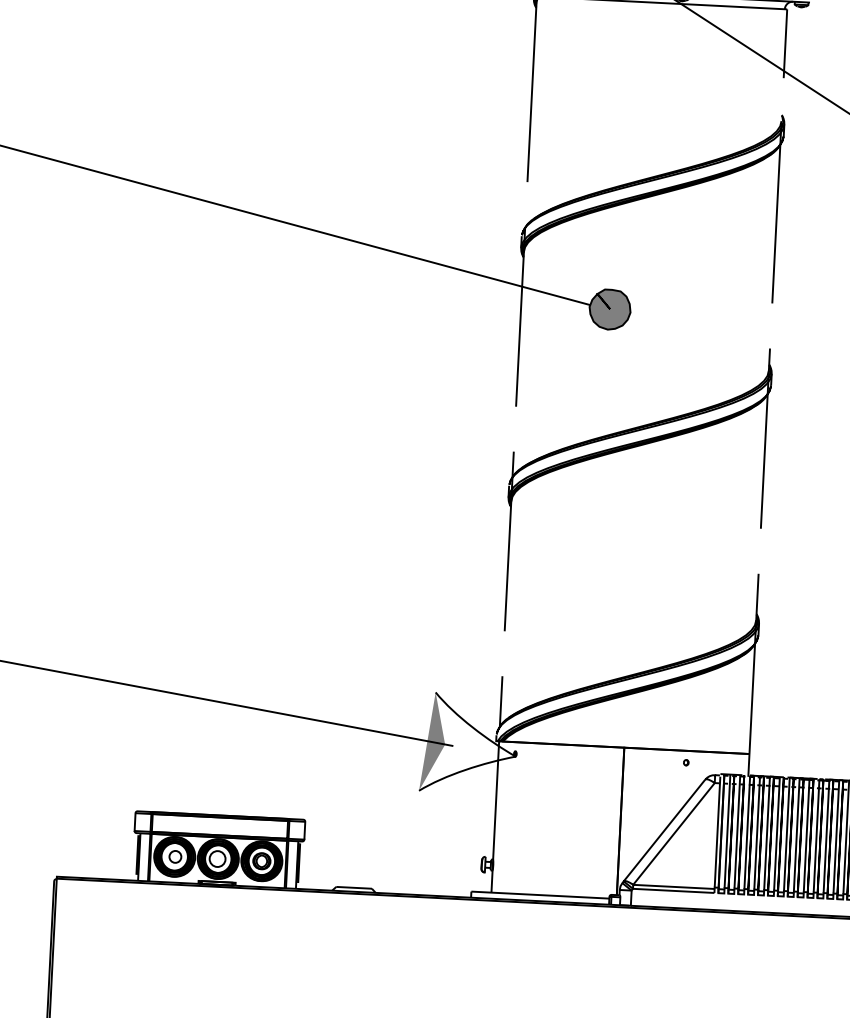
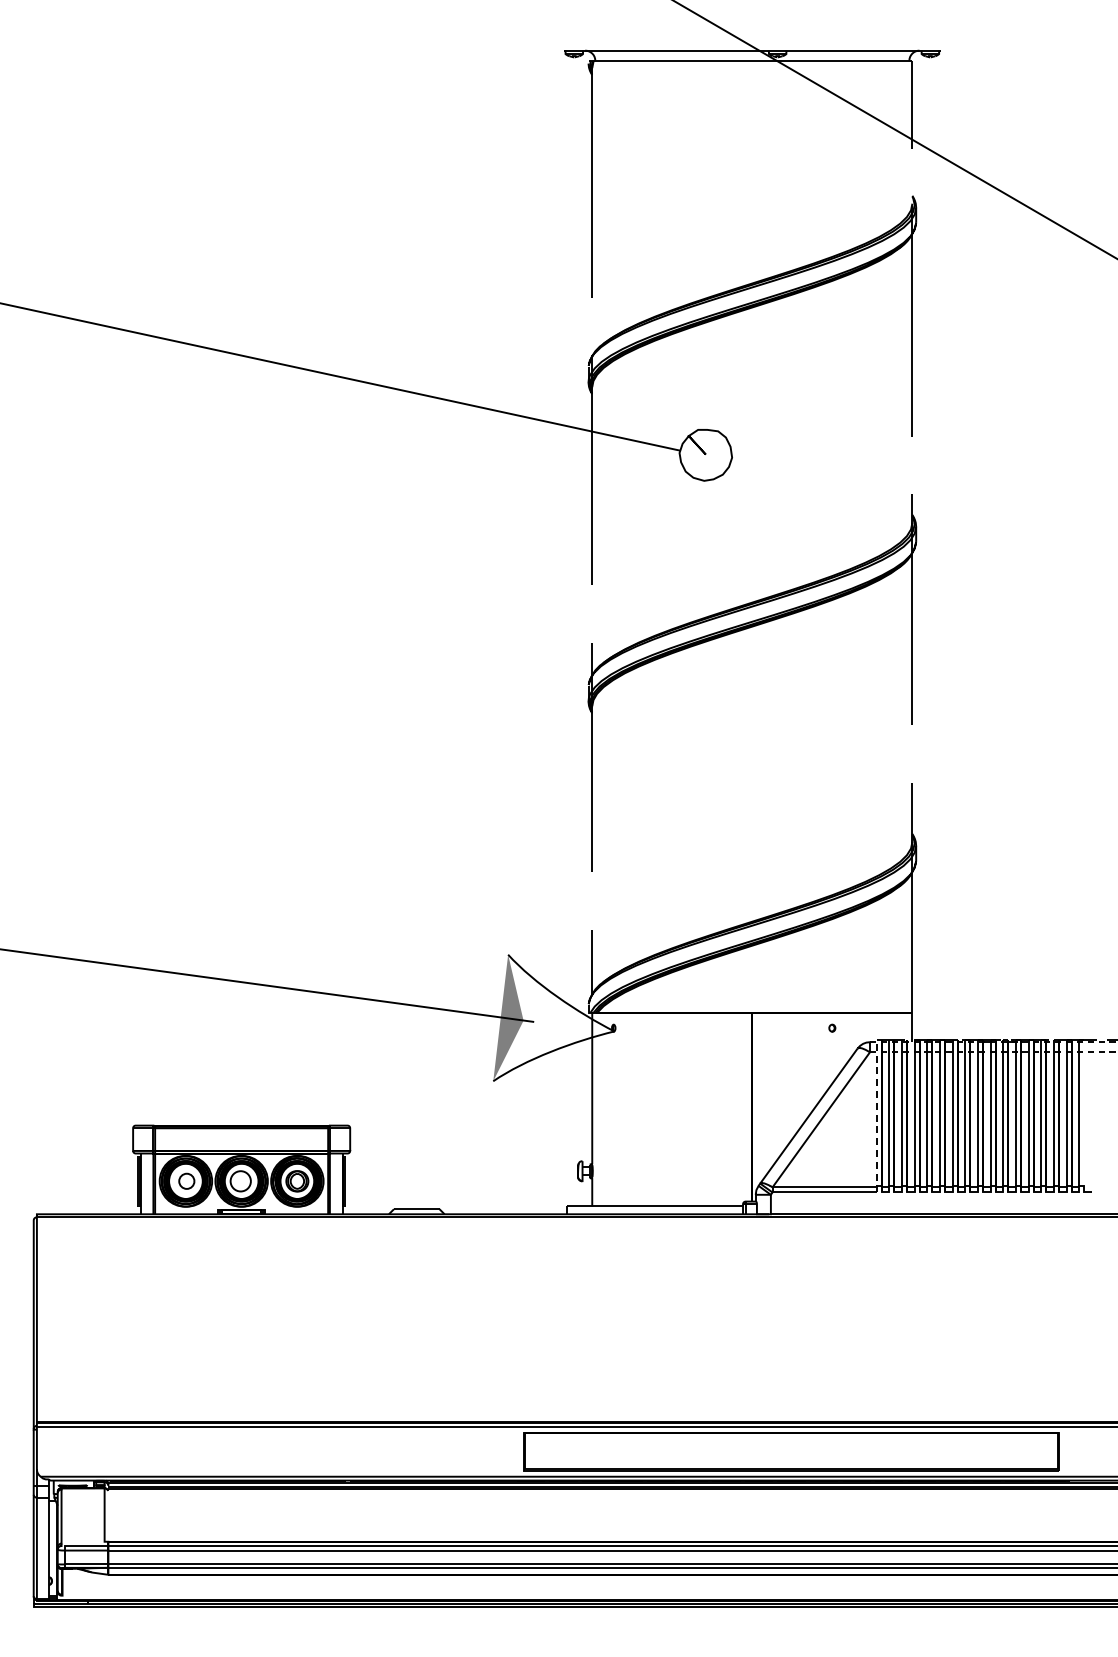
fill: (609, 309) -> (705, 454), removed
line: (717, 831) -> (876, 1113), solid -> dashed

